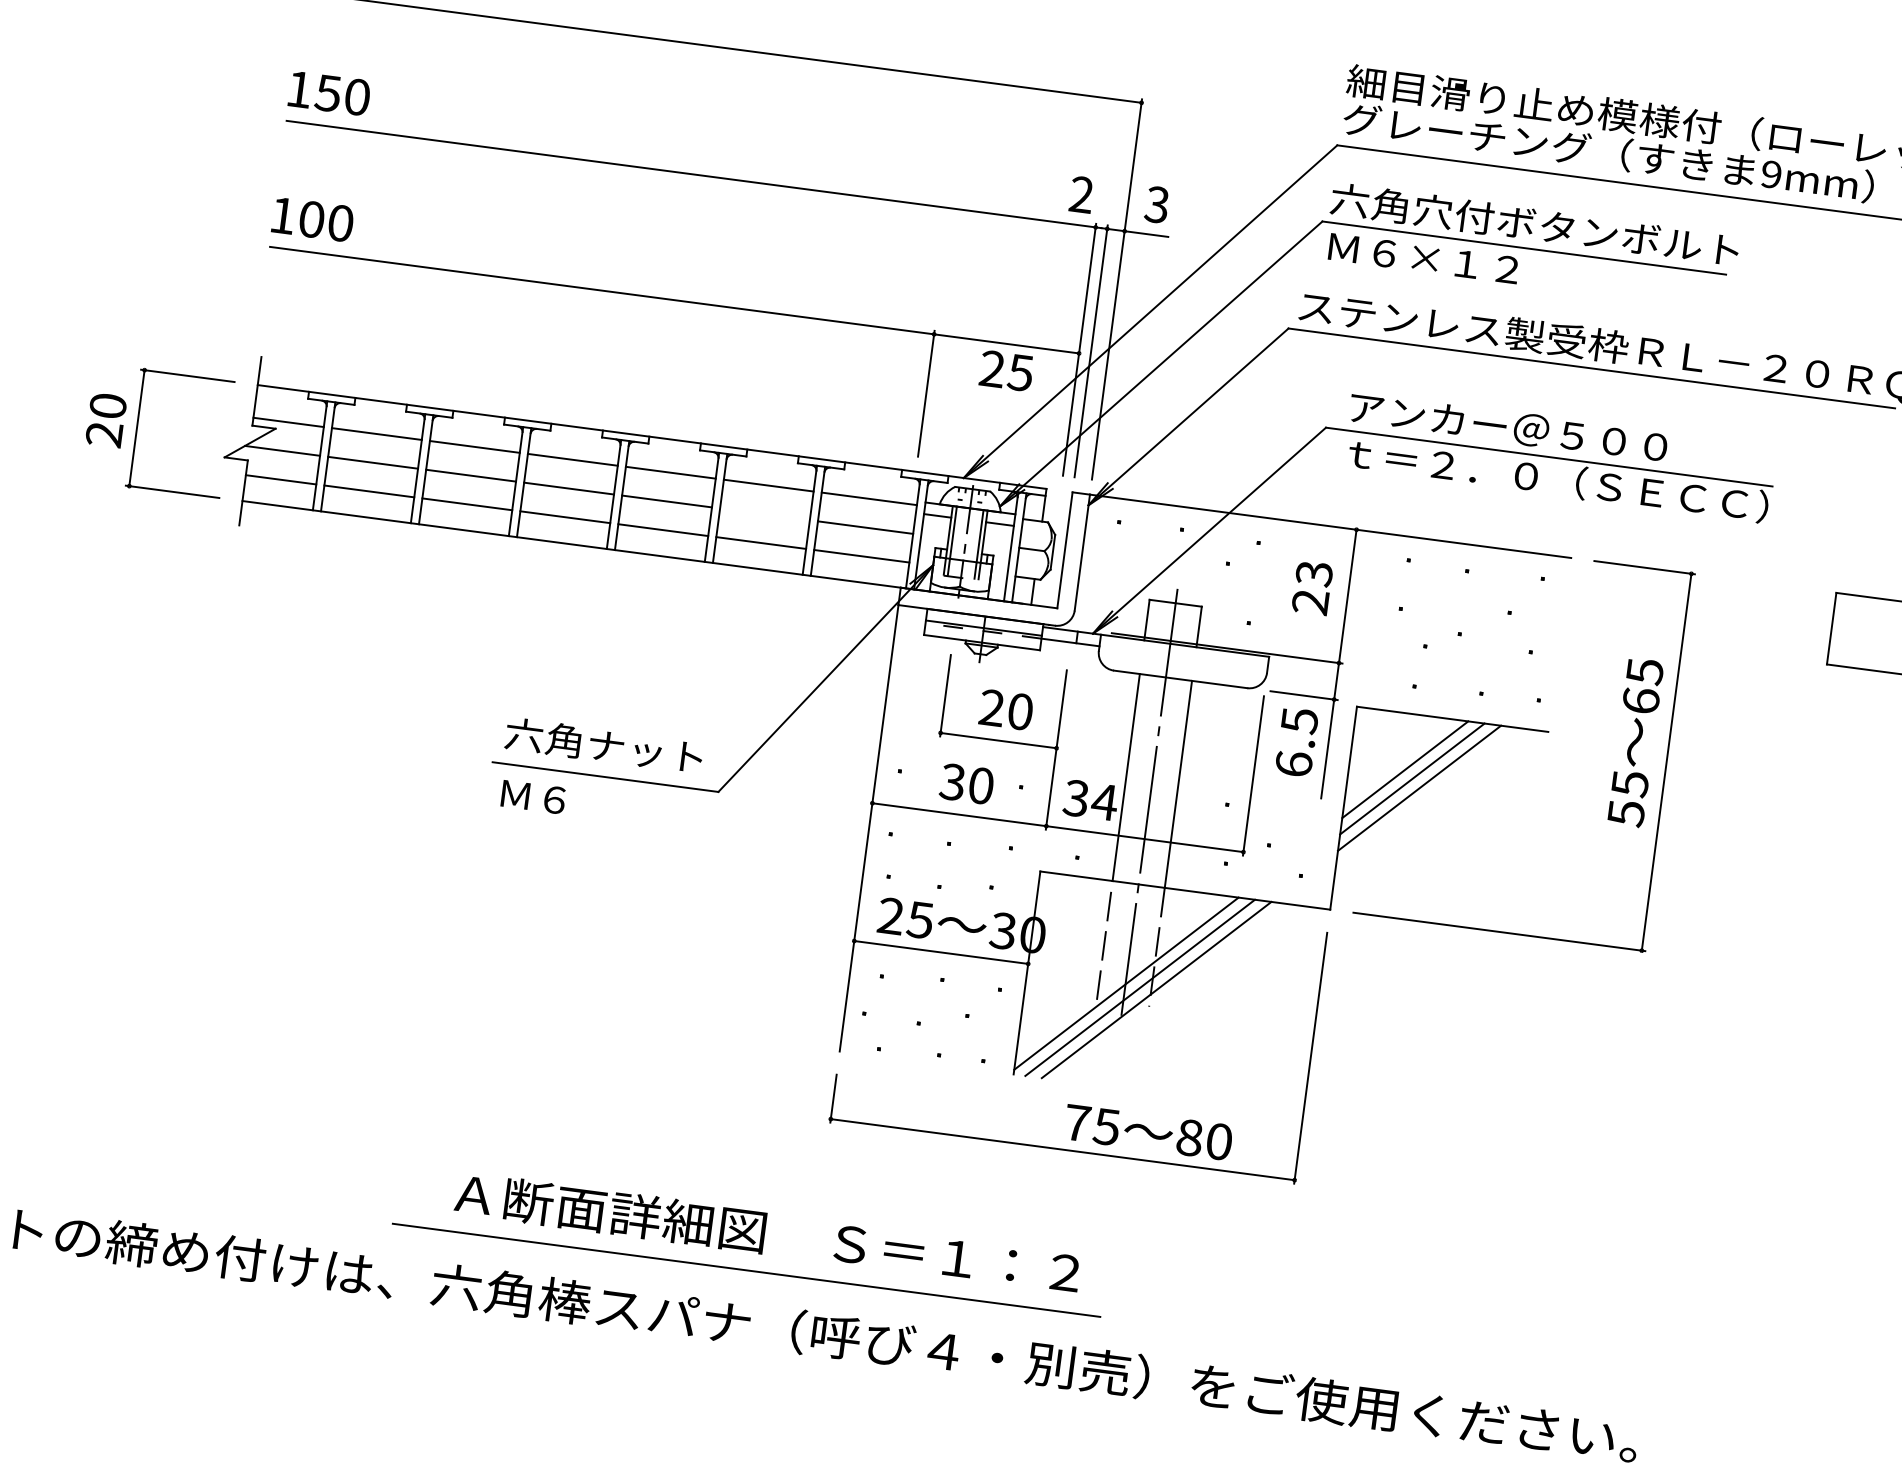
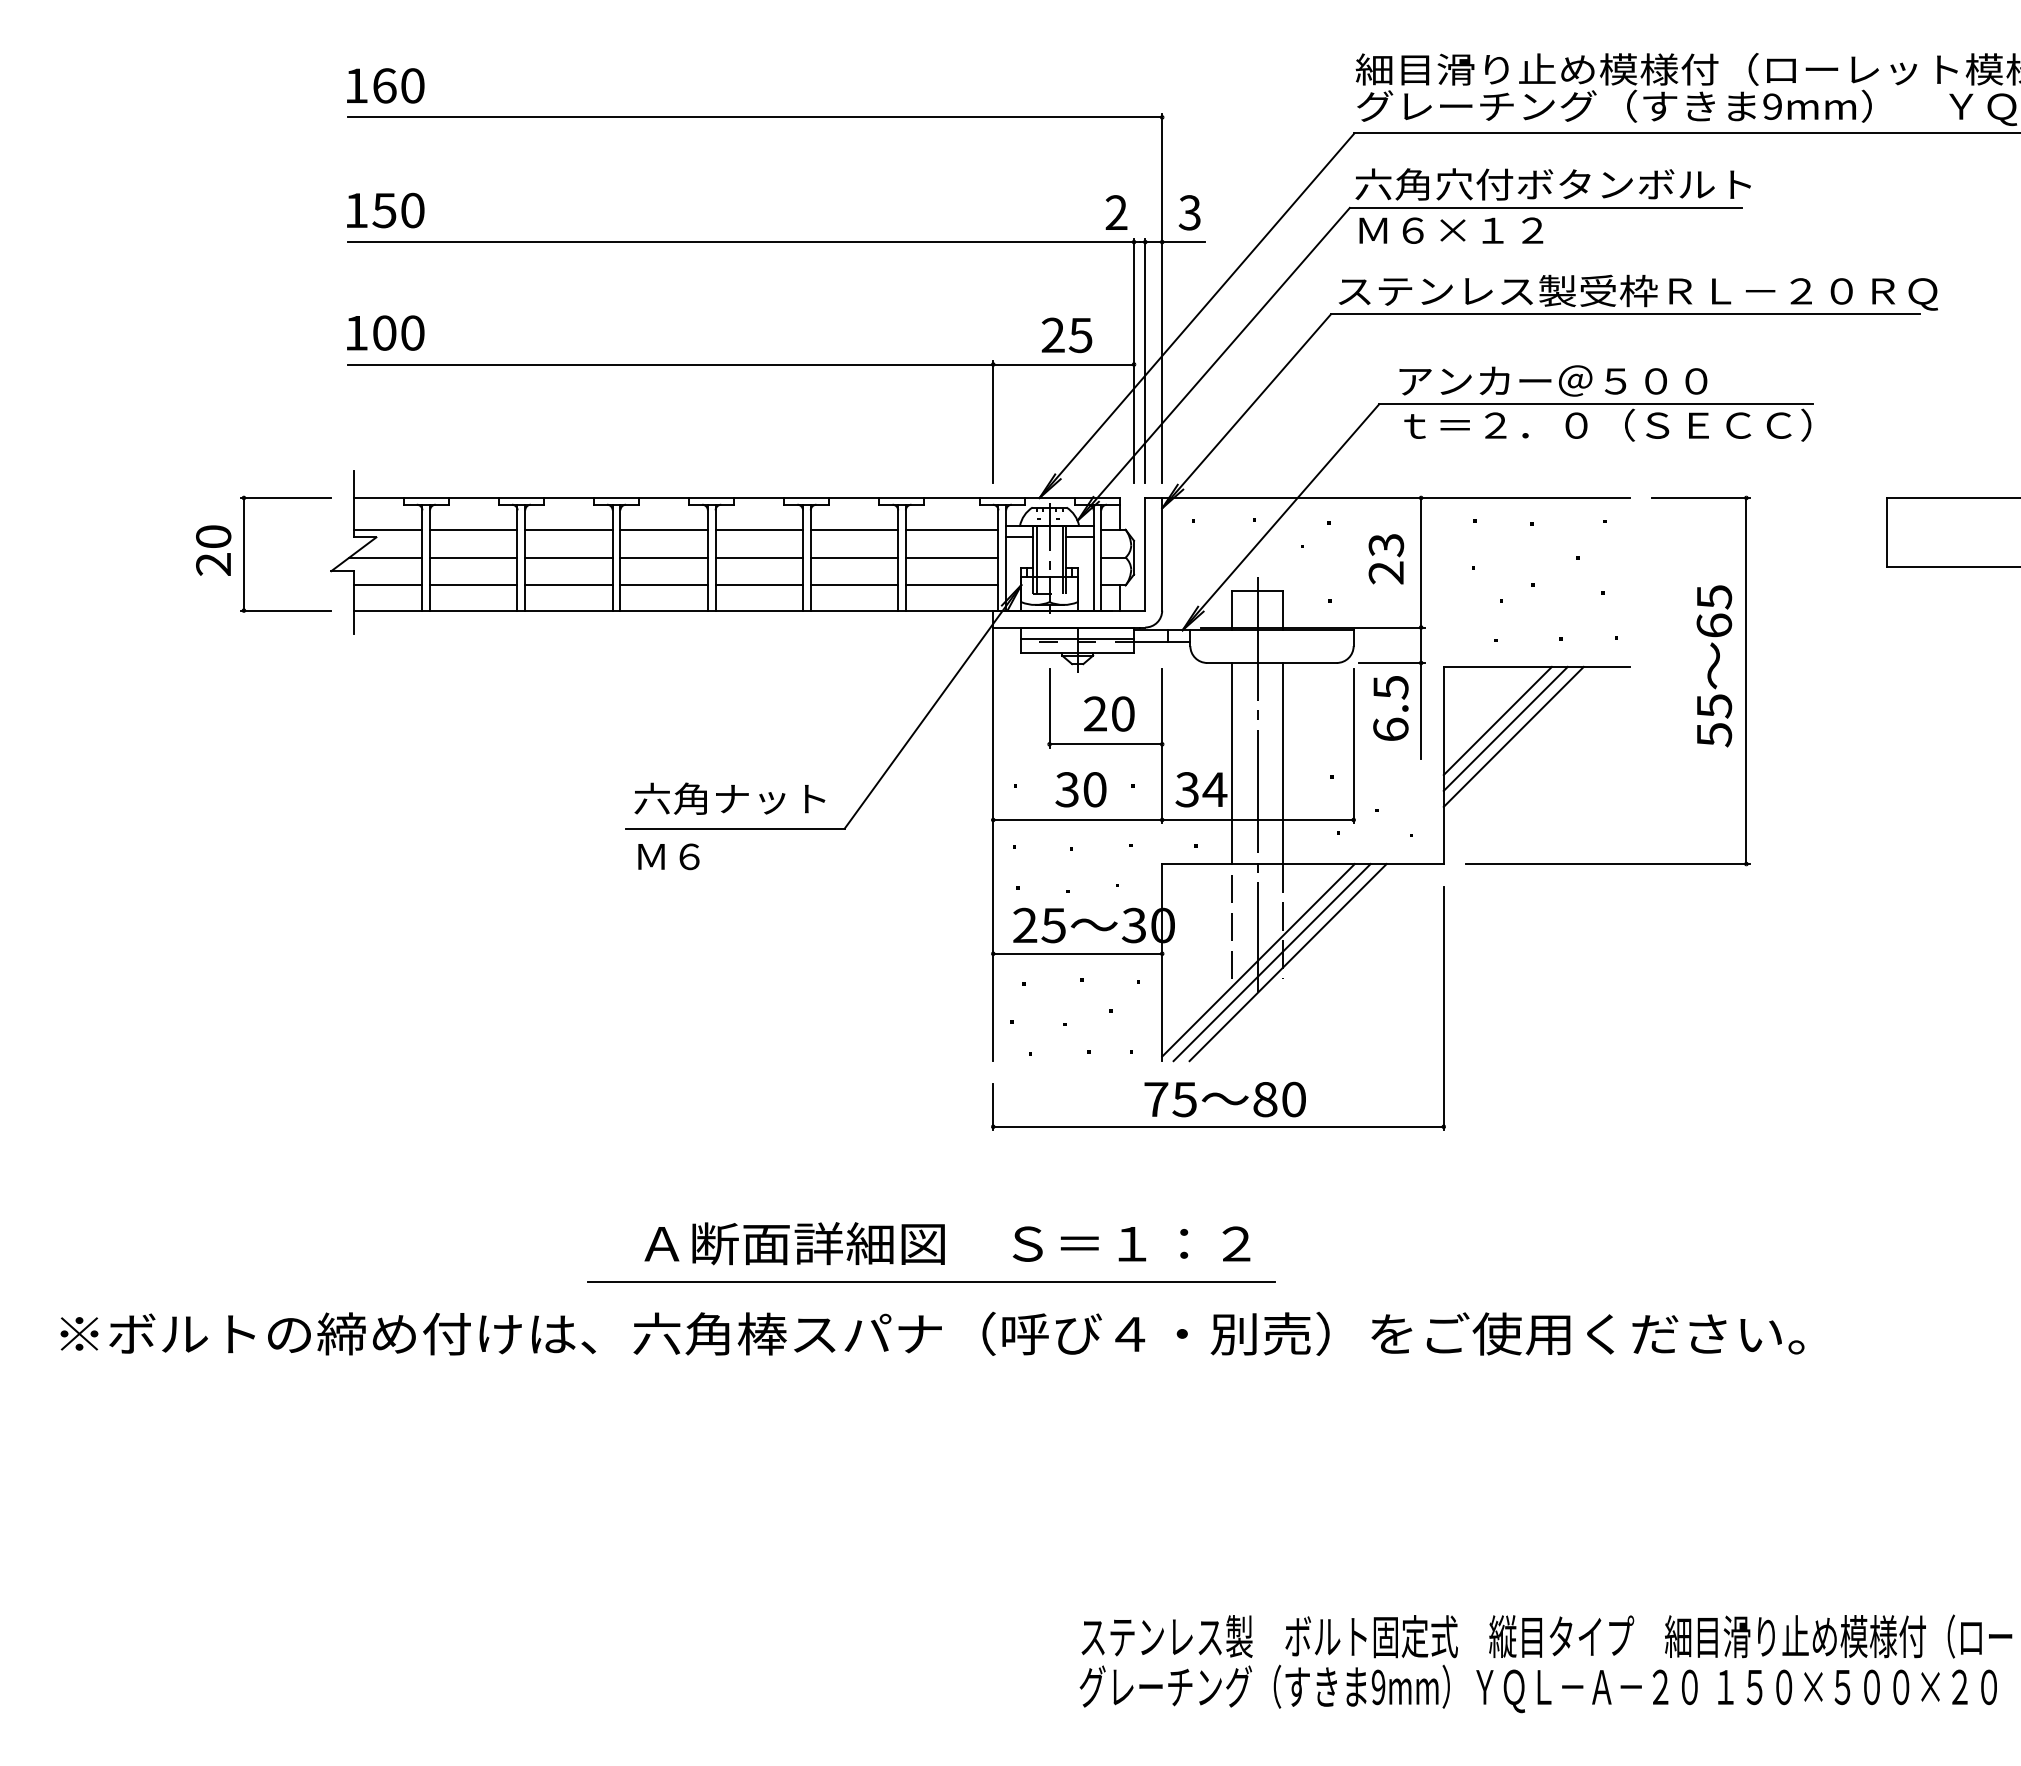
text: (1006, 371) -> (1066, 335), moved
line: (764, 514) -> (853, 557), added
text: (1147, 1132) -> (1224, 1099), moved

